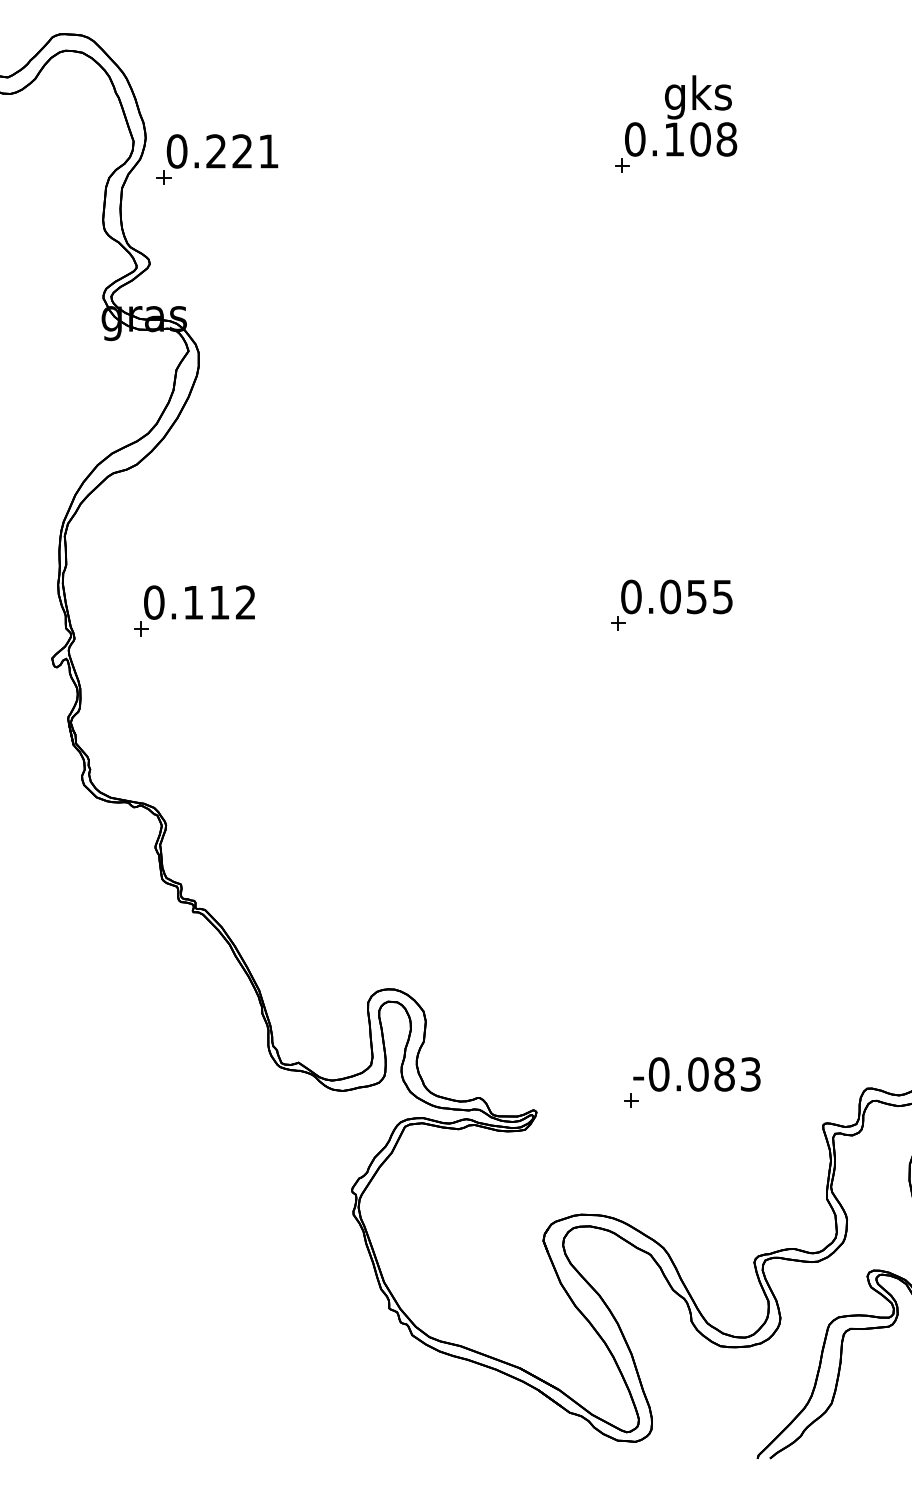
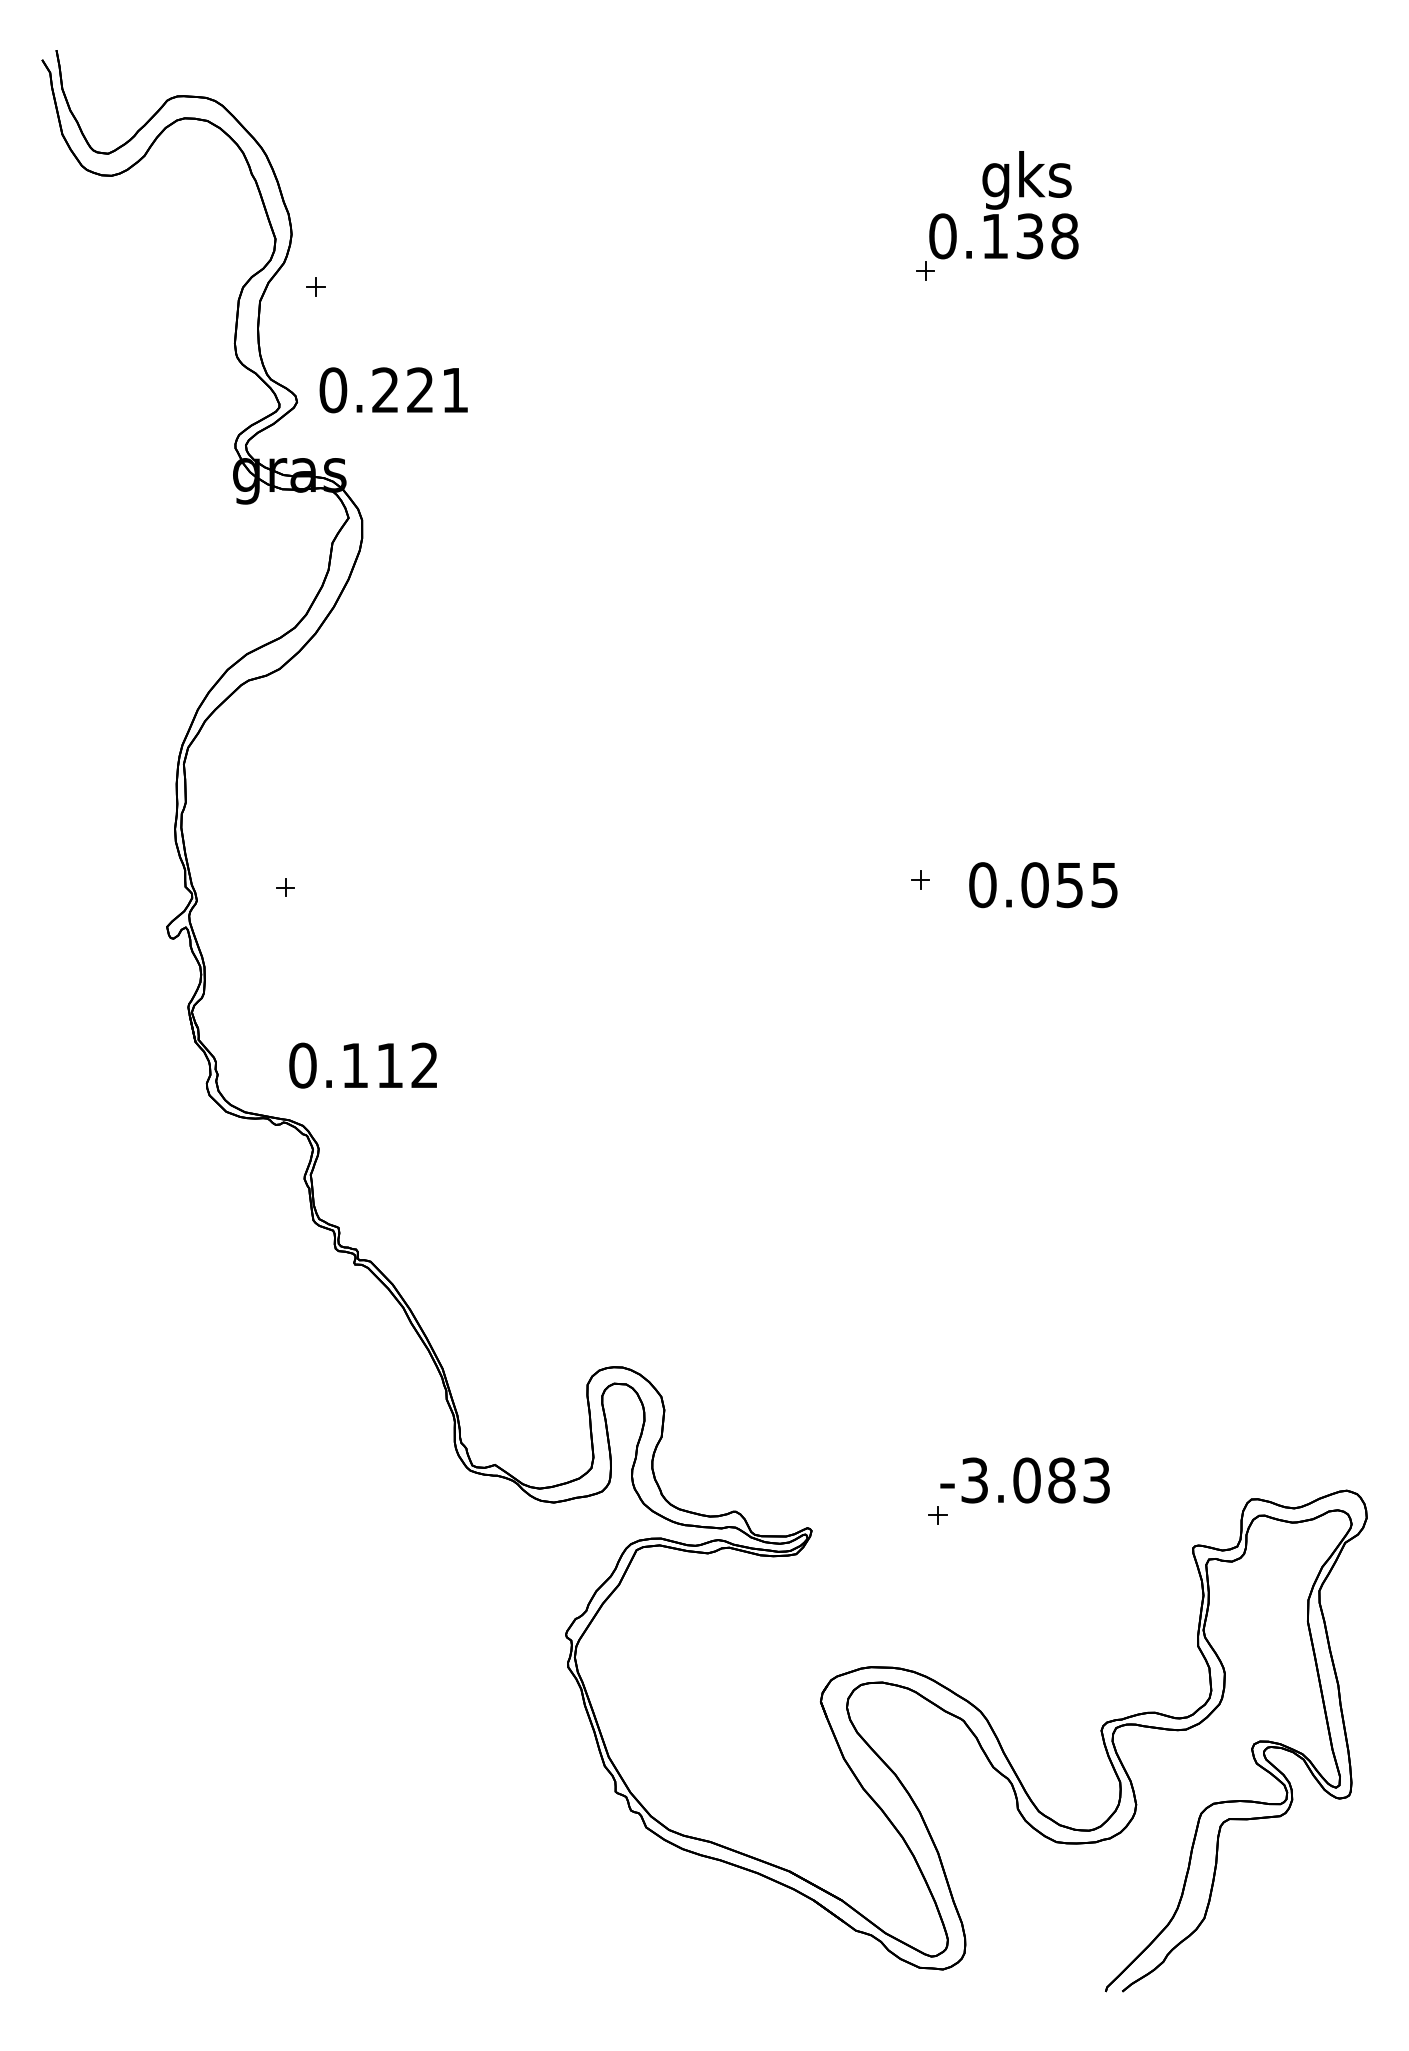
text: (700, 139) -> (1029, 236), 0.108 -> 0.138
text: (222, 151) -> (393, 390), moved
text: (676, 597) -> (1043, 885), moved
text: (199, 602) -> (362, 1065), moved
text: (658, 1074) -> (974, 1480), -0.083 -> -3.083

